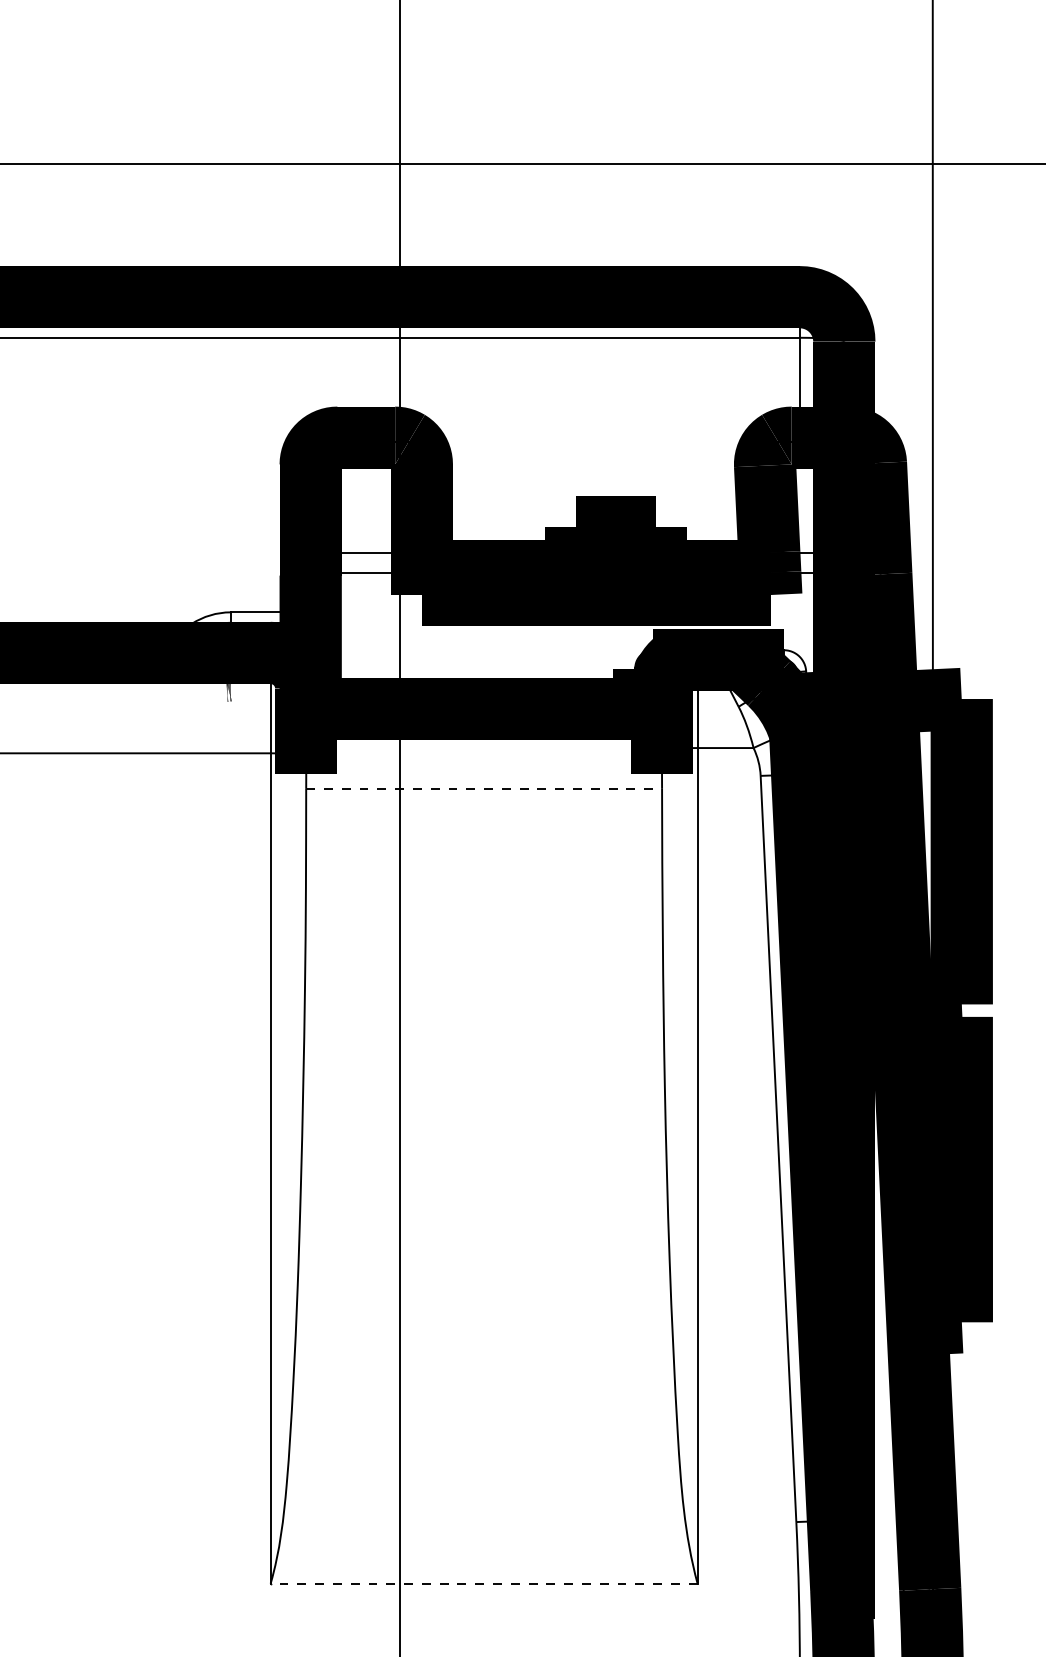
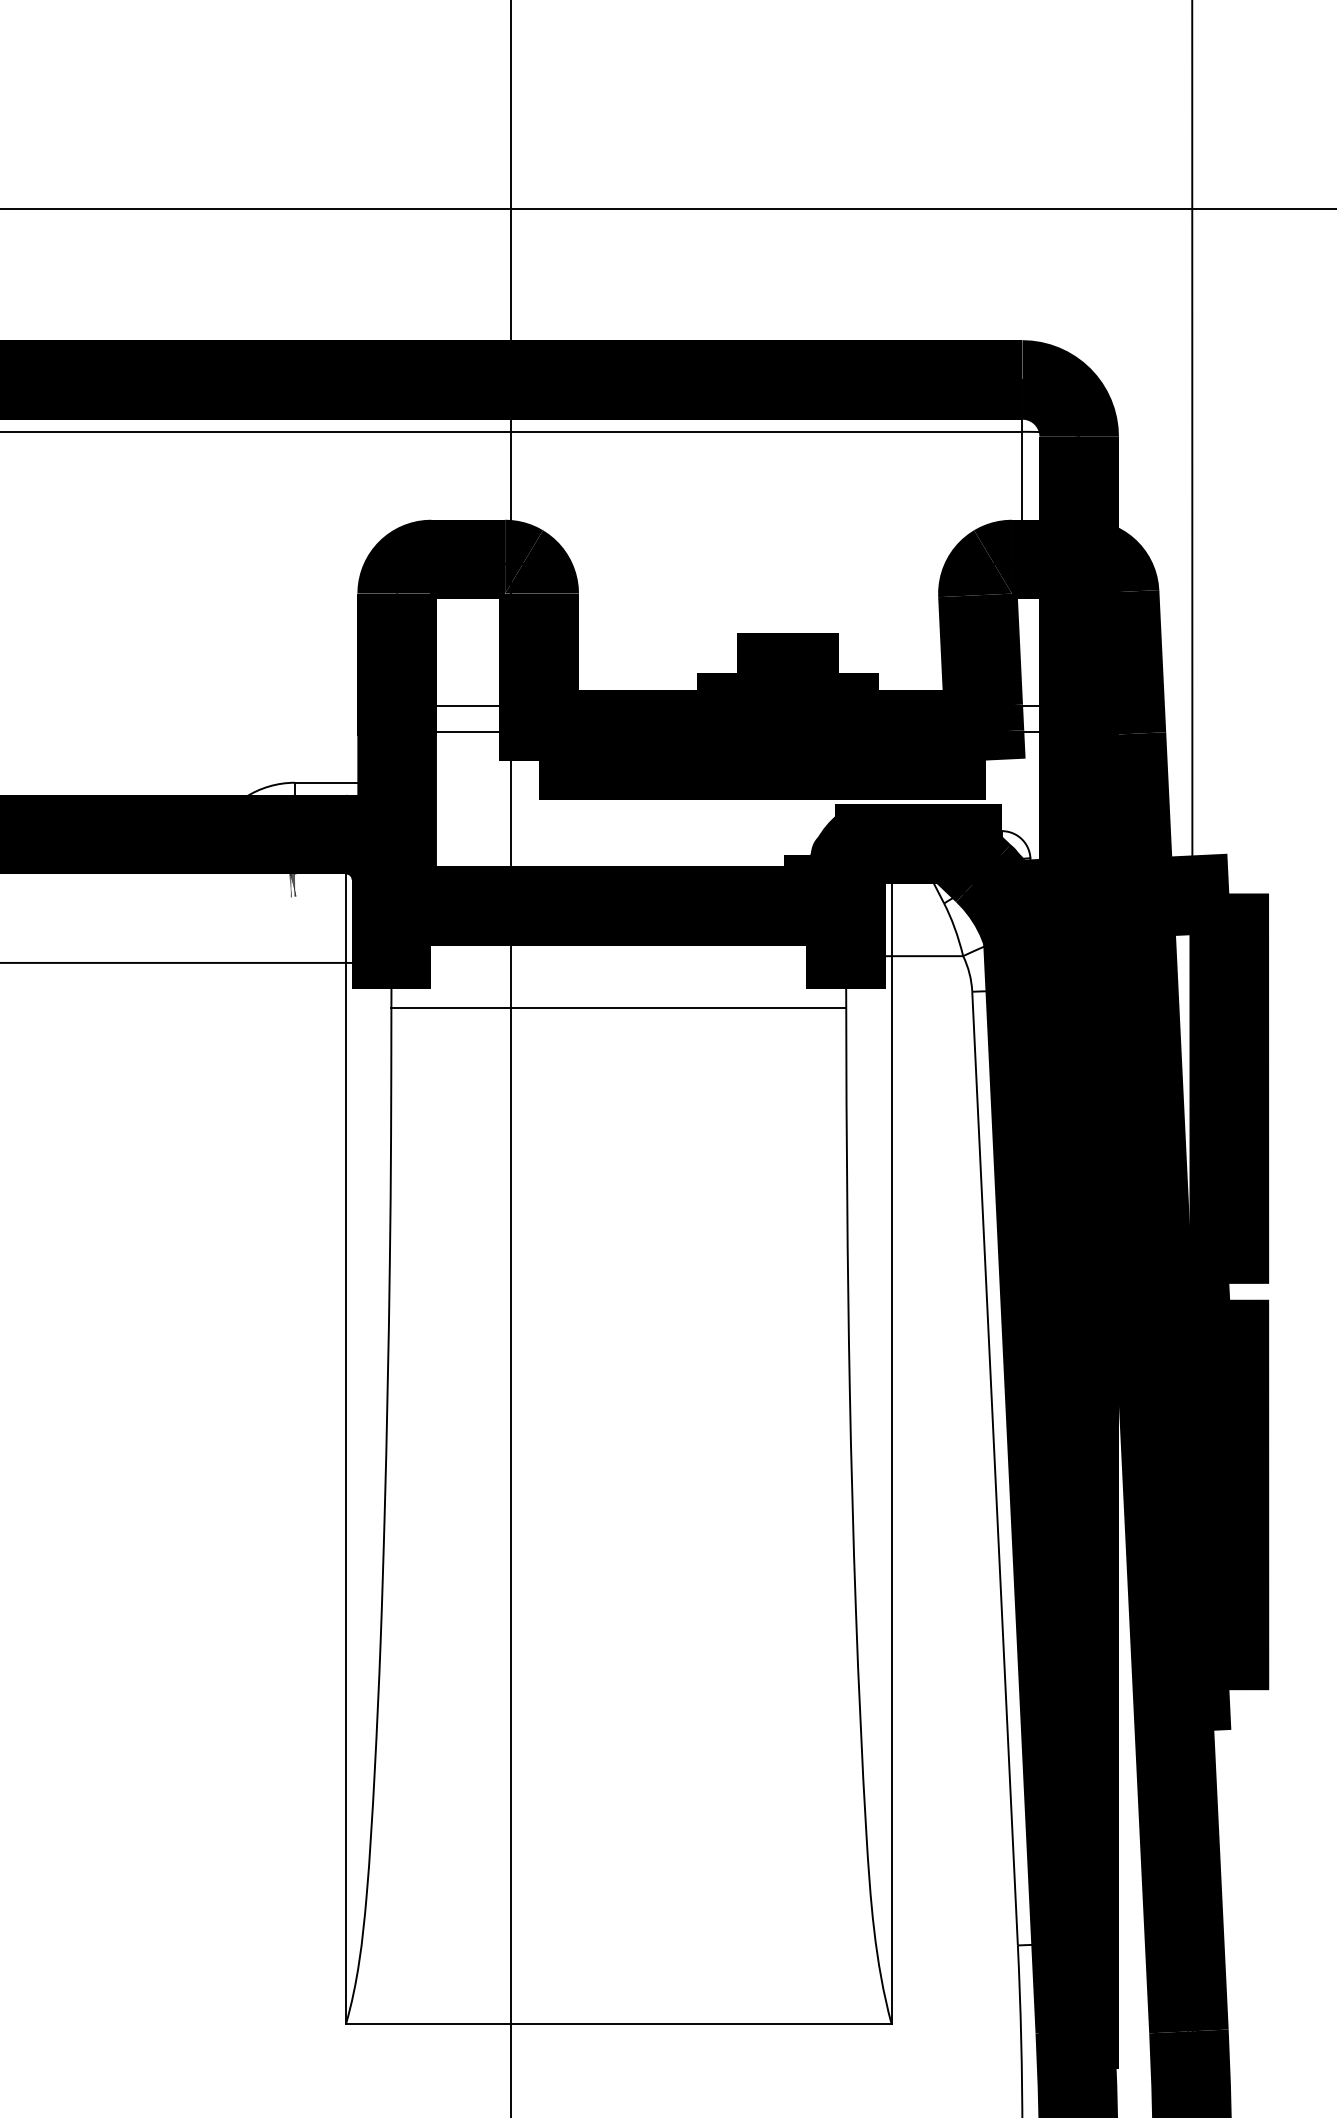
line: (484, 788) -> (619, 1008), dashed -> solid
line: (483, 1583) -> (618, 2024), dashed -> solid

